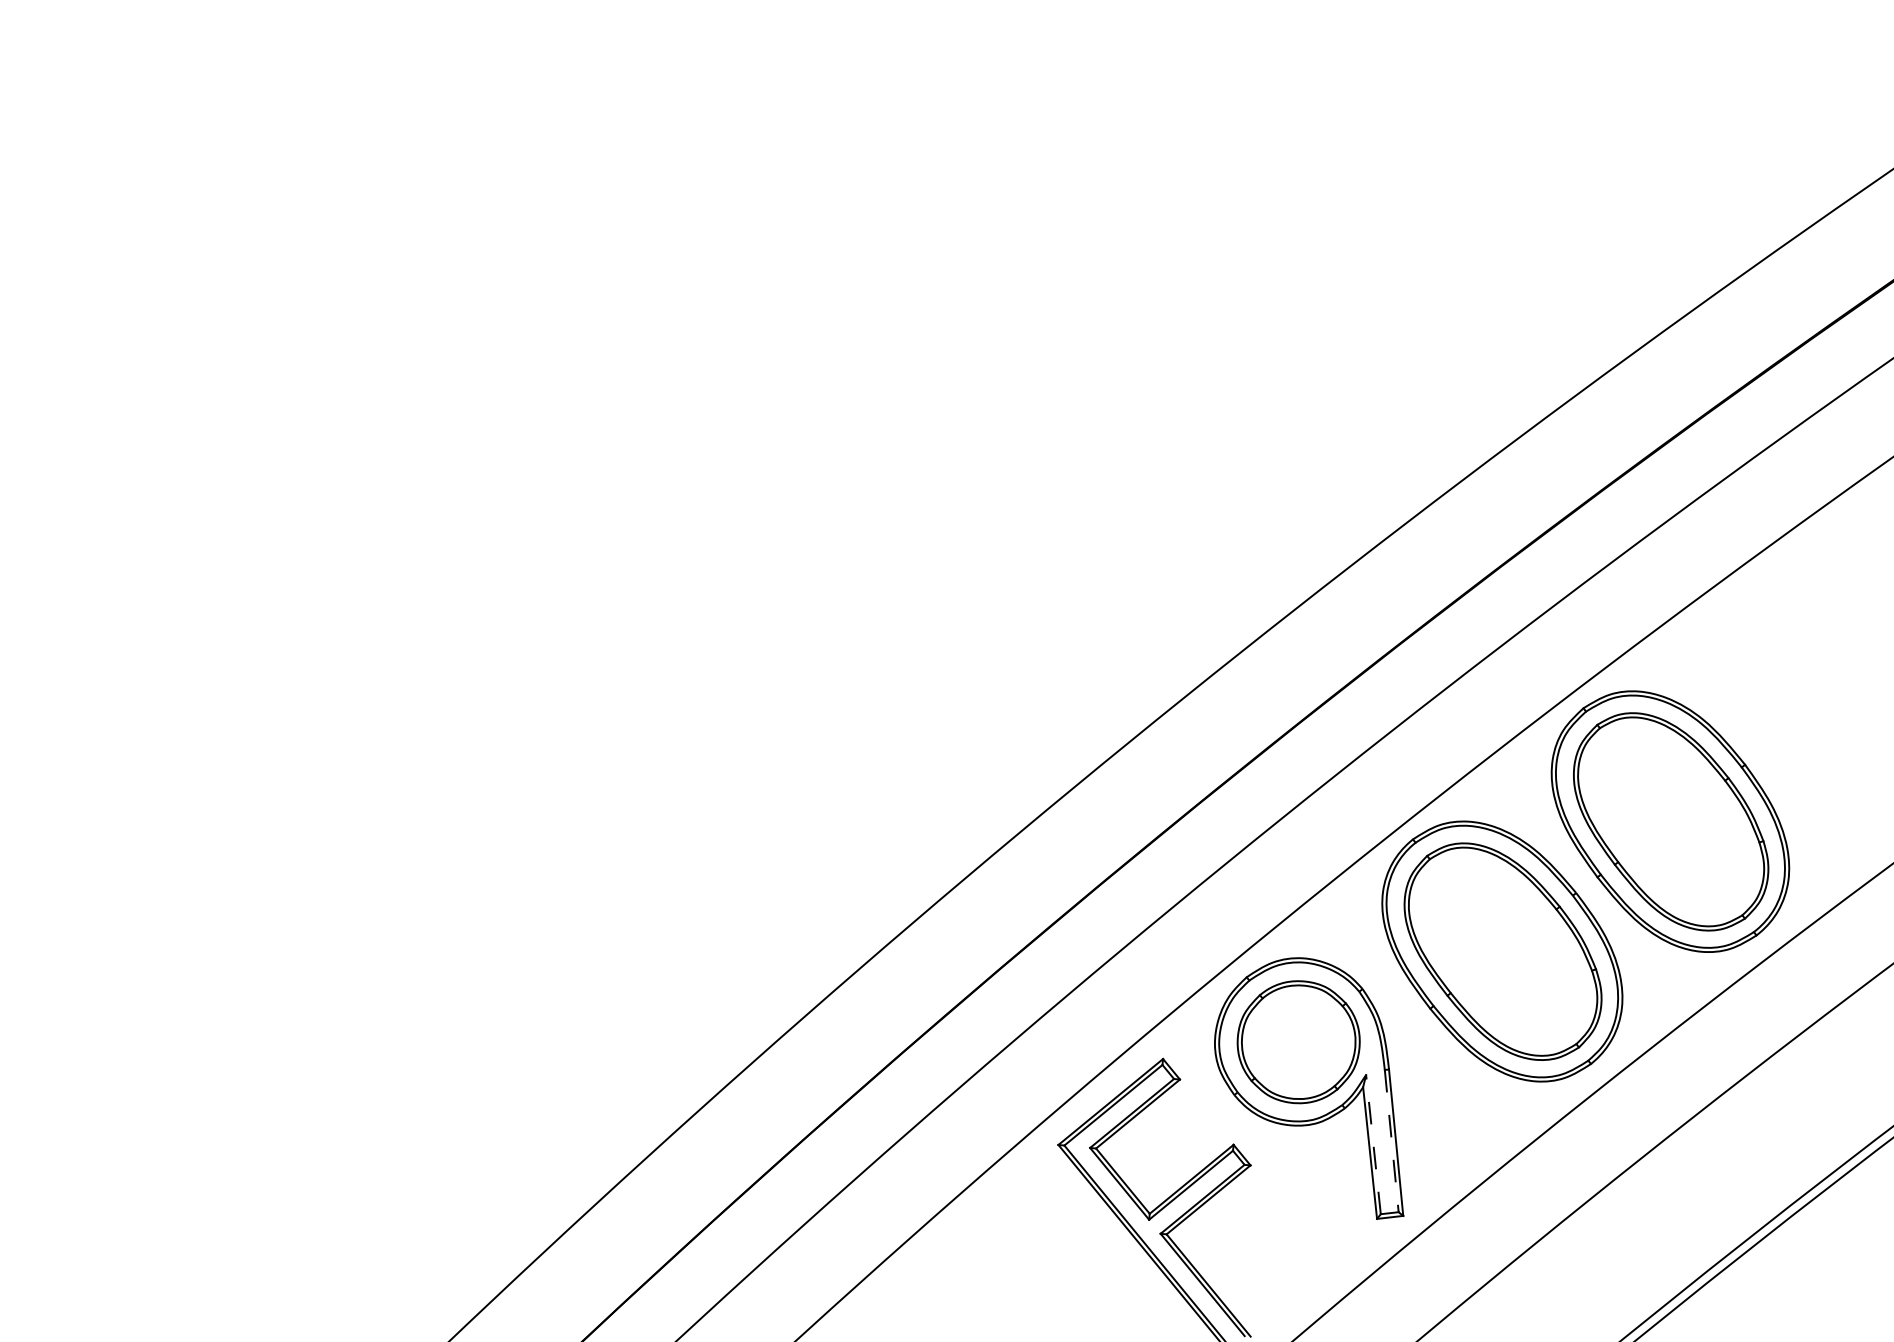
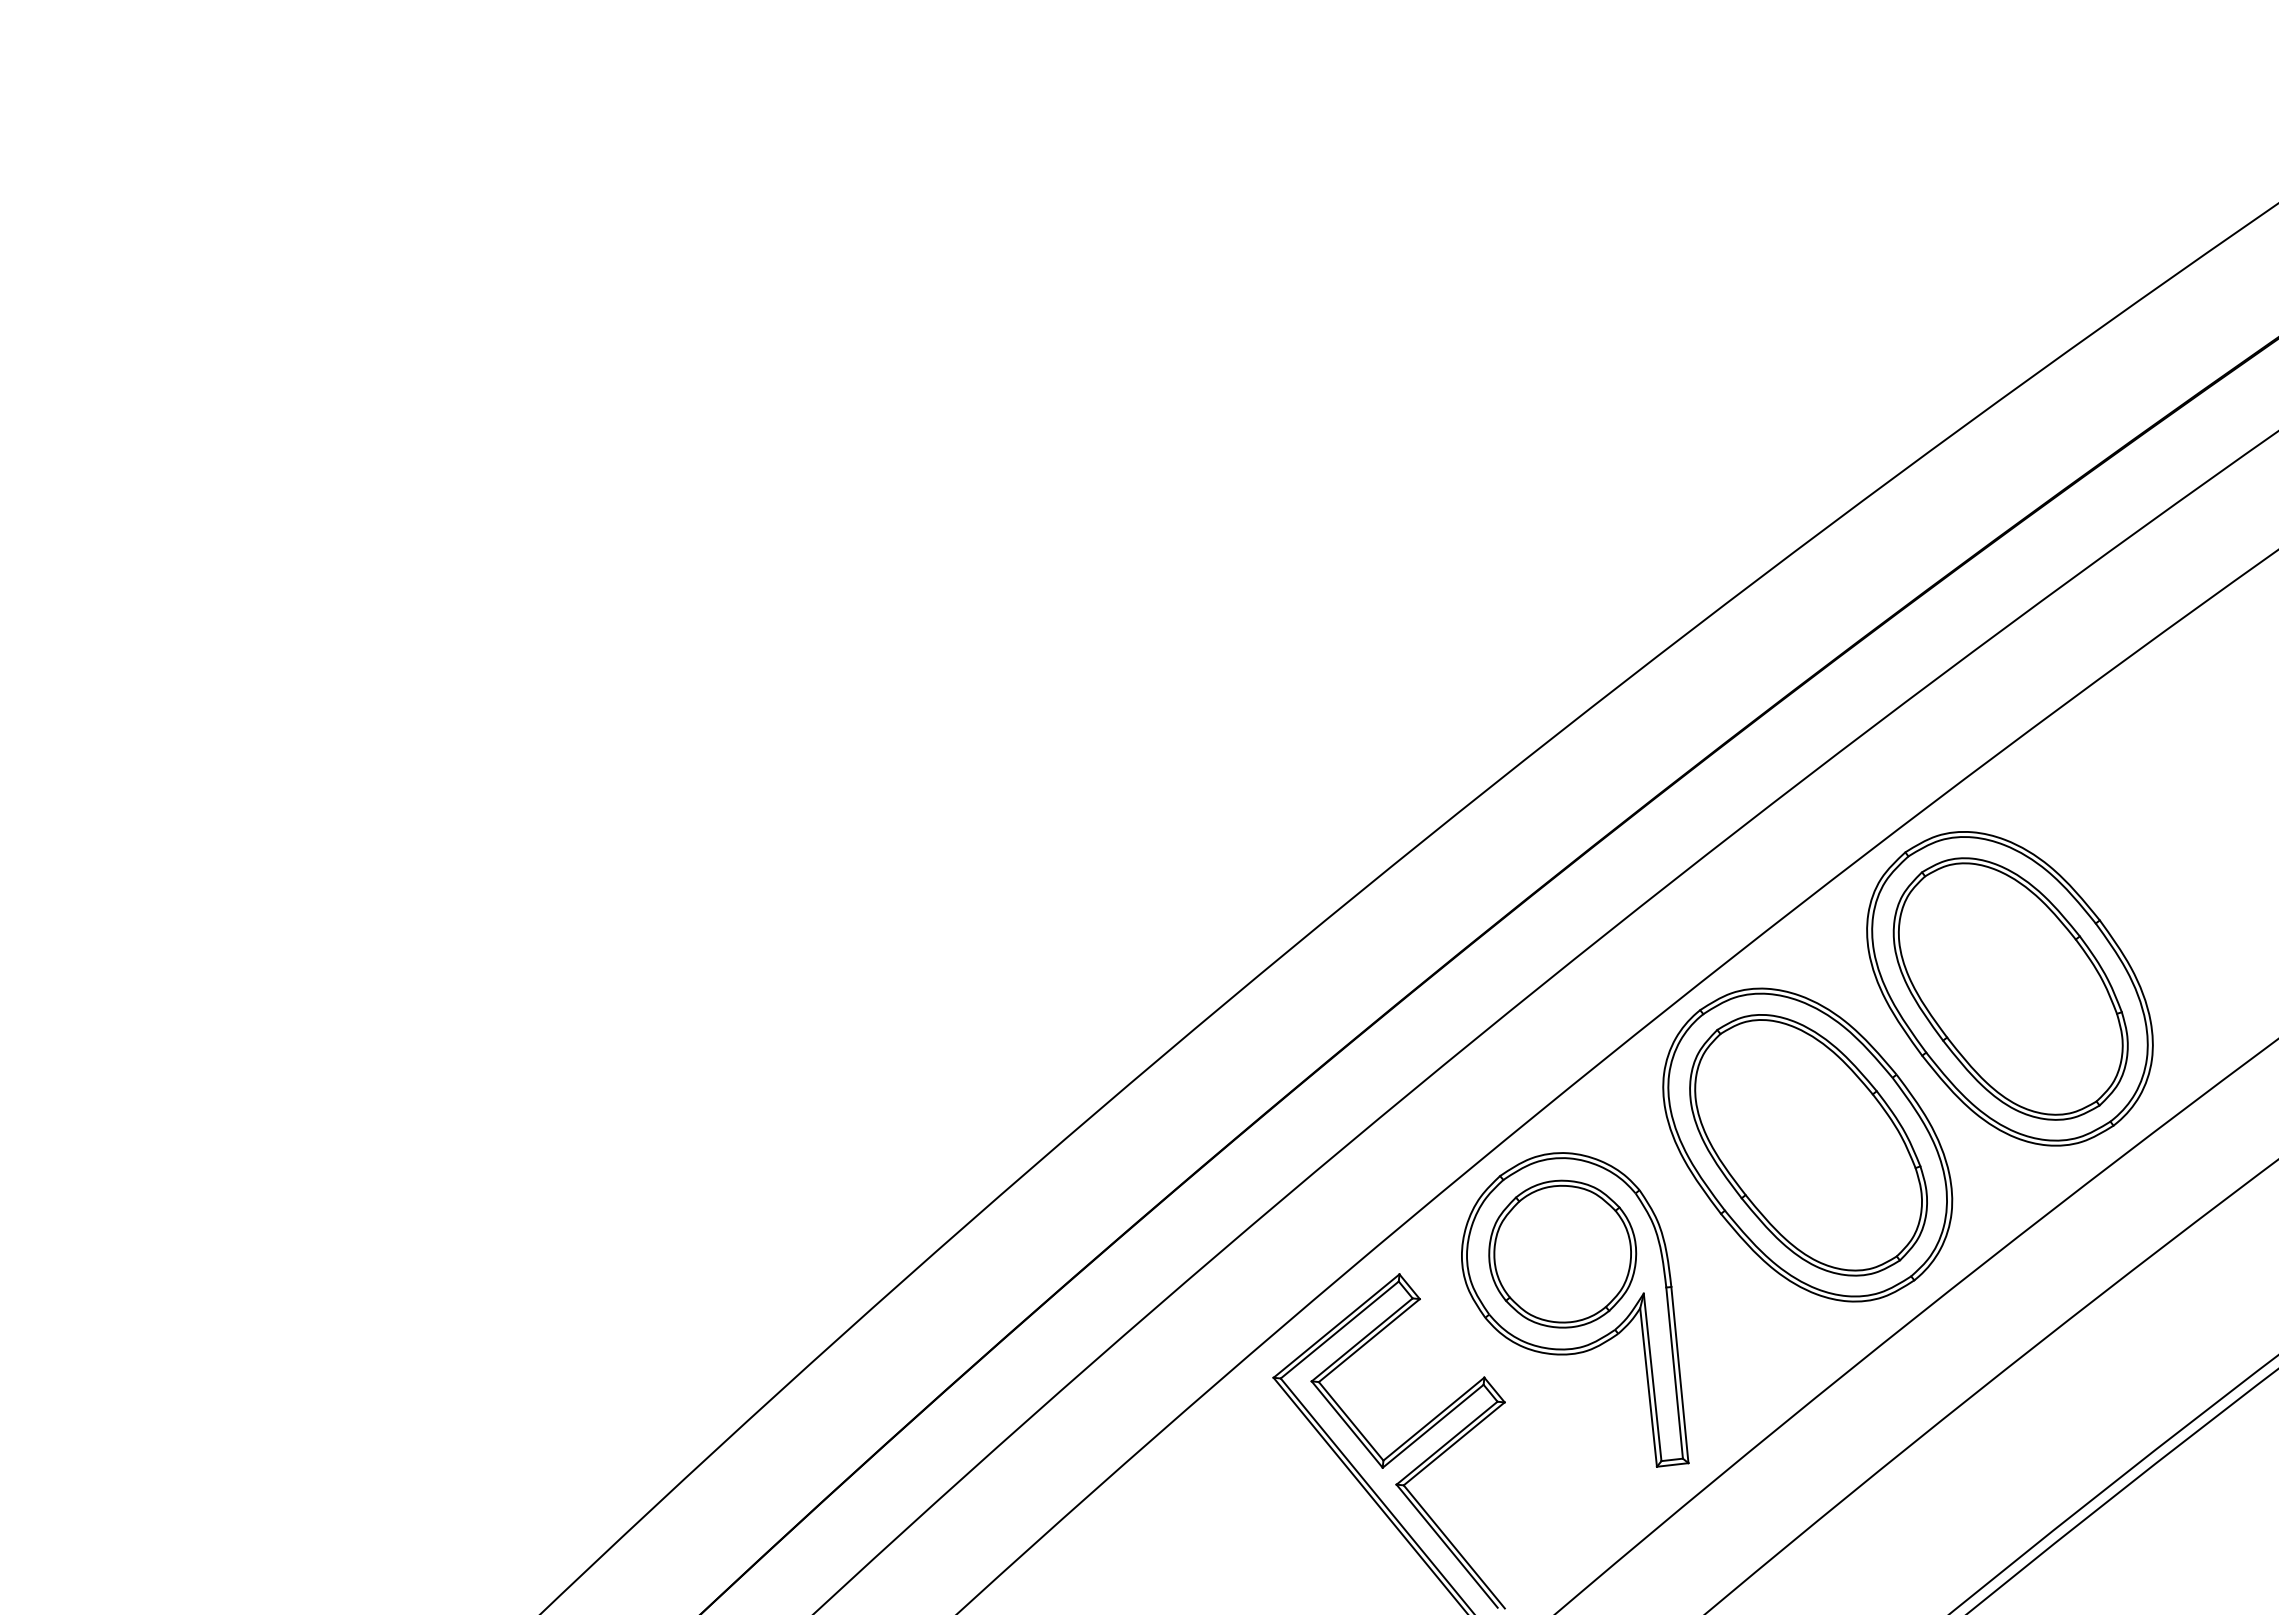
line: (1391, 1141) -> (1674, 1373), dashed -> solid
line: (1373, 1143) -> (1652, 1376), dashed -> solid

